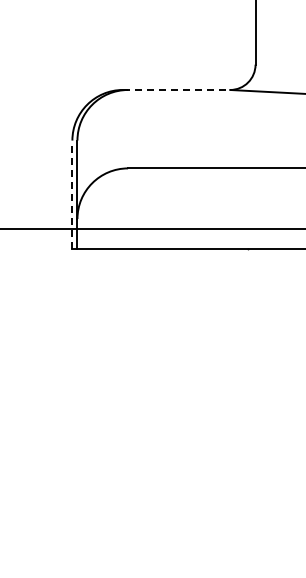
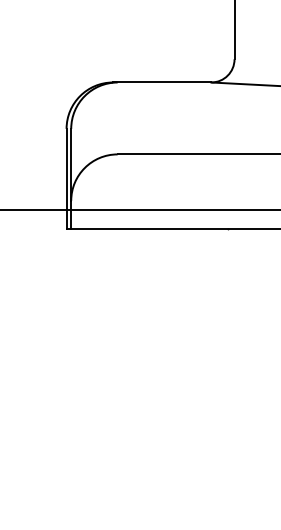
line: (176, 89) -> (162, 82), dashed -> solid
line: (72, 194) -> (66, 178), dashed -> solid

